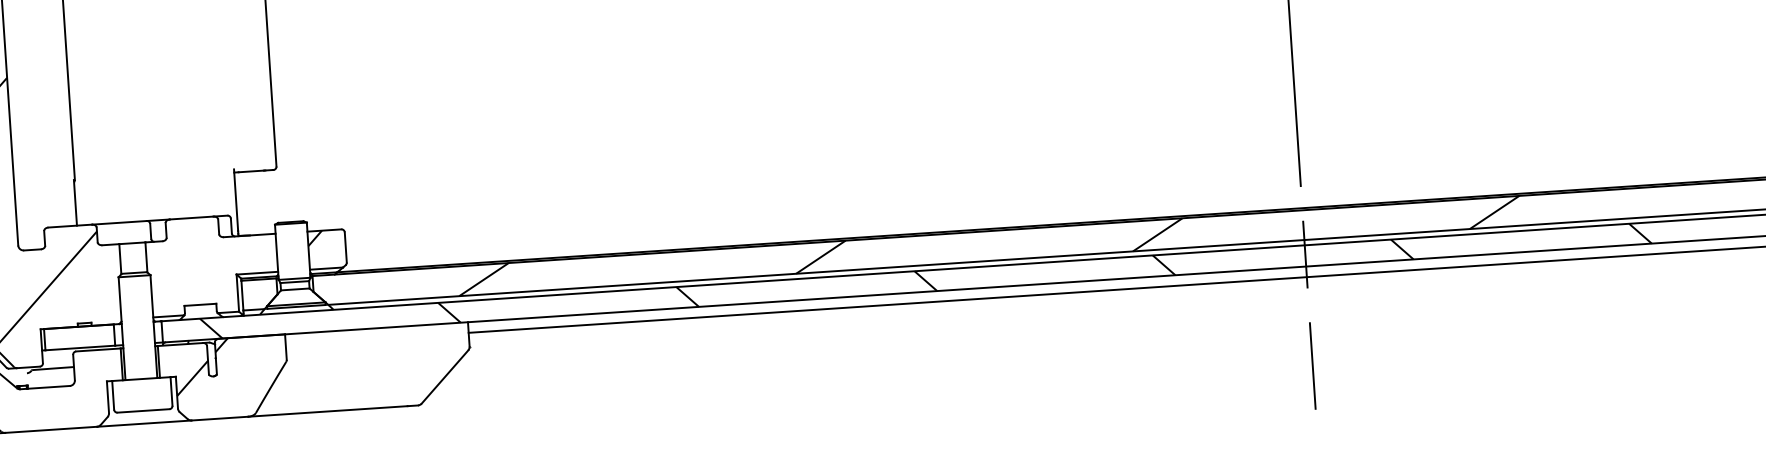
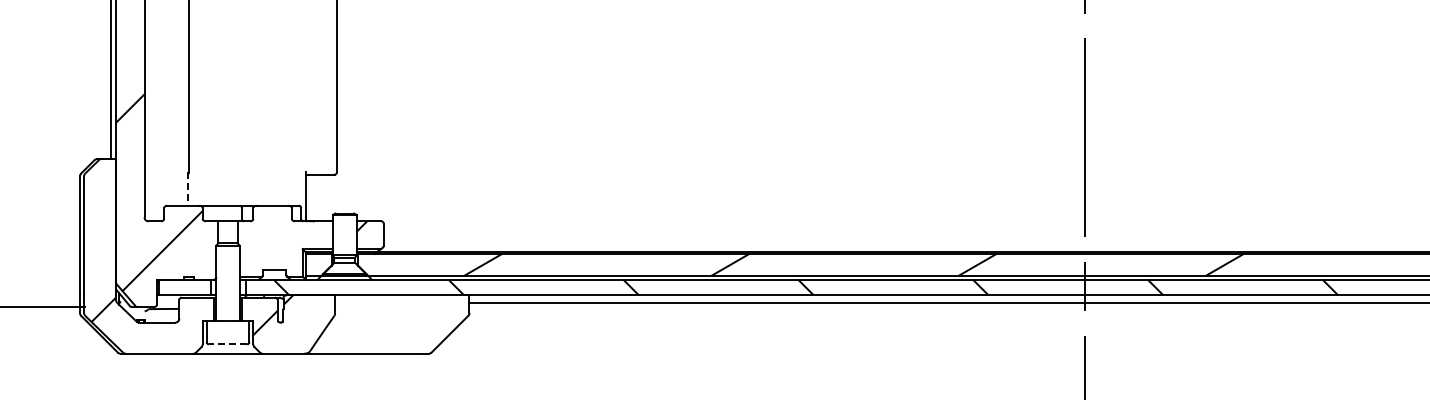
line: (75, 203) -> (188, 189), solid -> dashed
line: (142, 411) -> (227, 344), solid -> dashed

